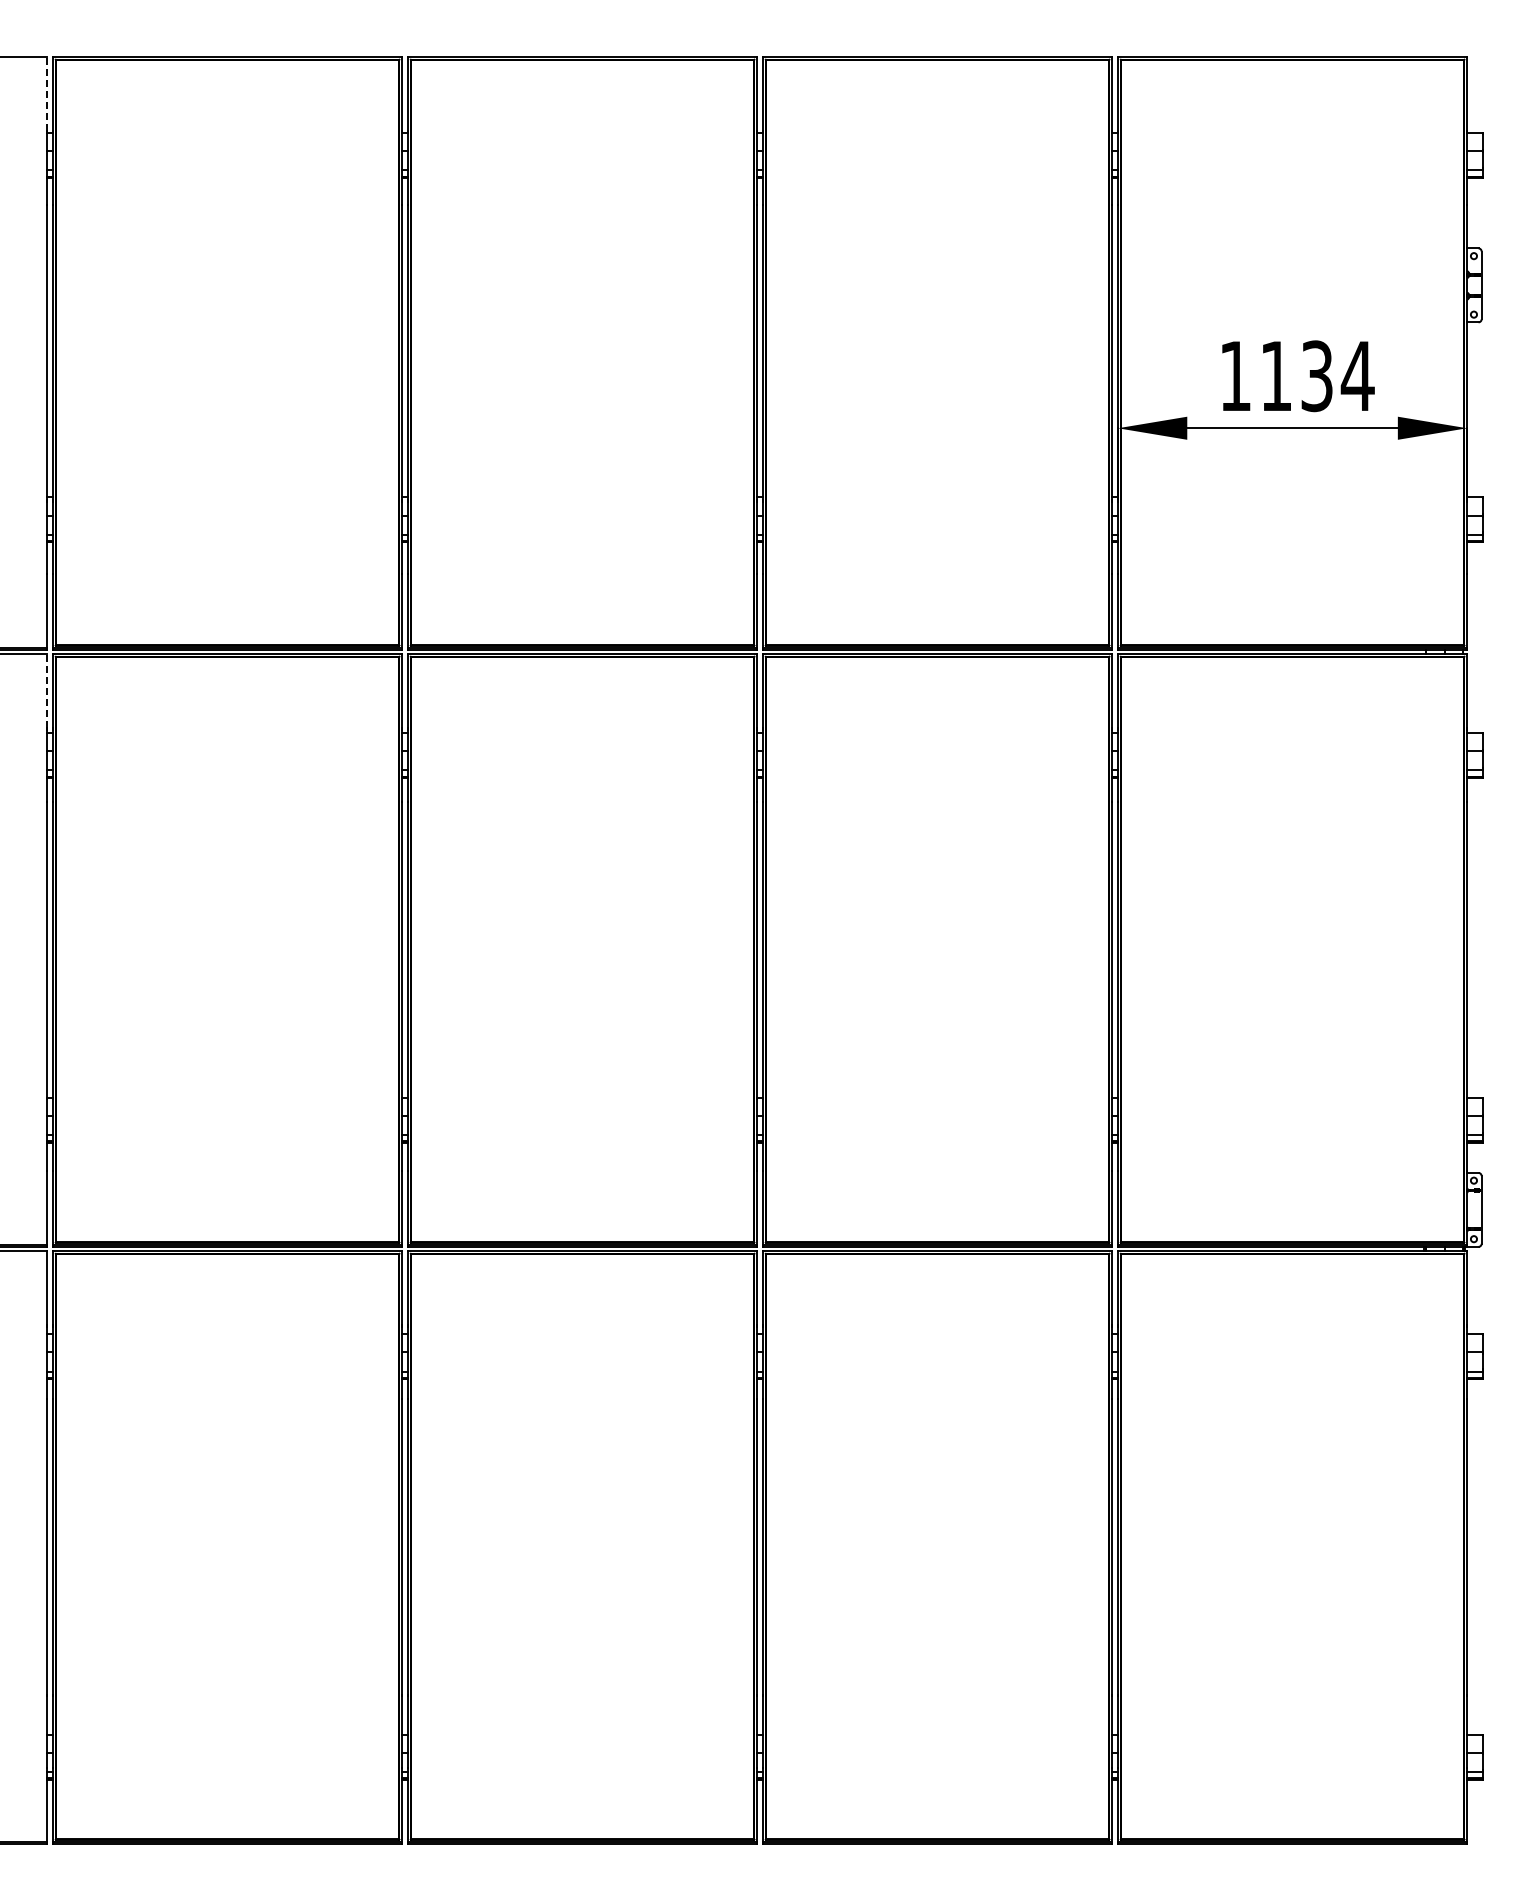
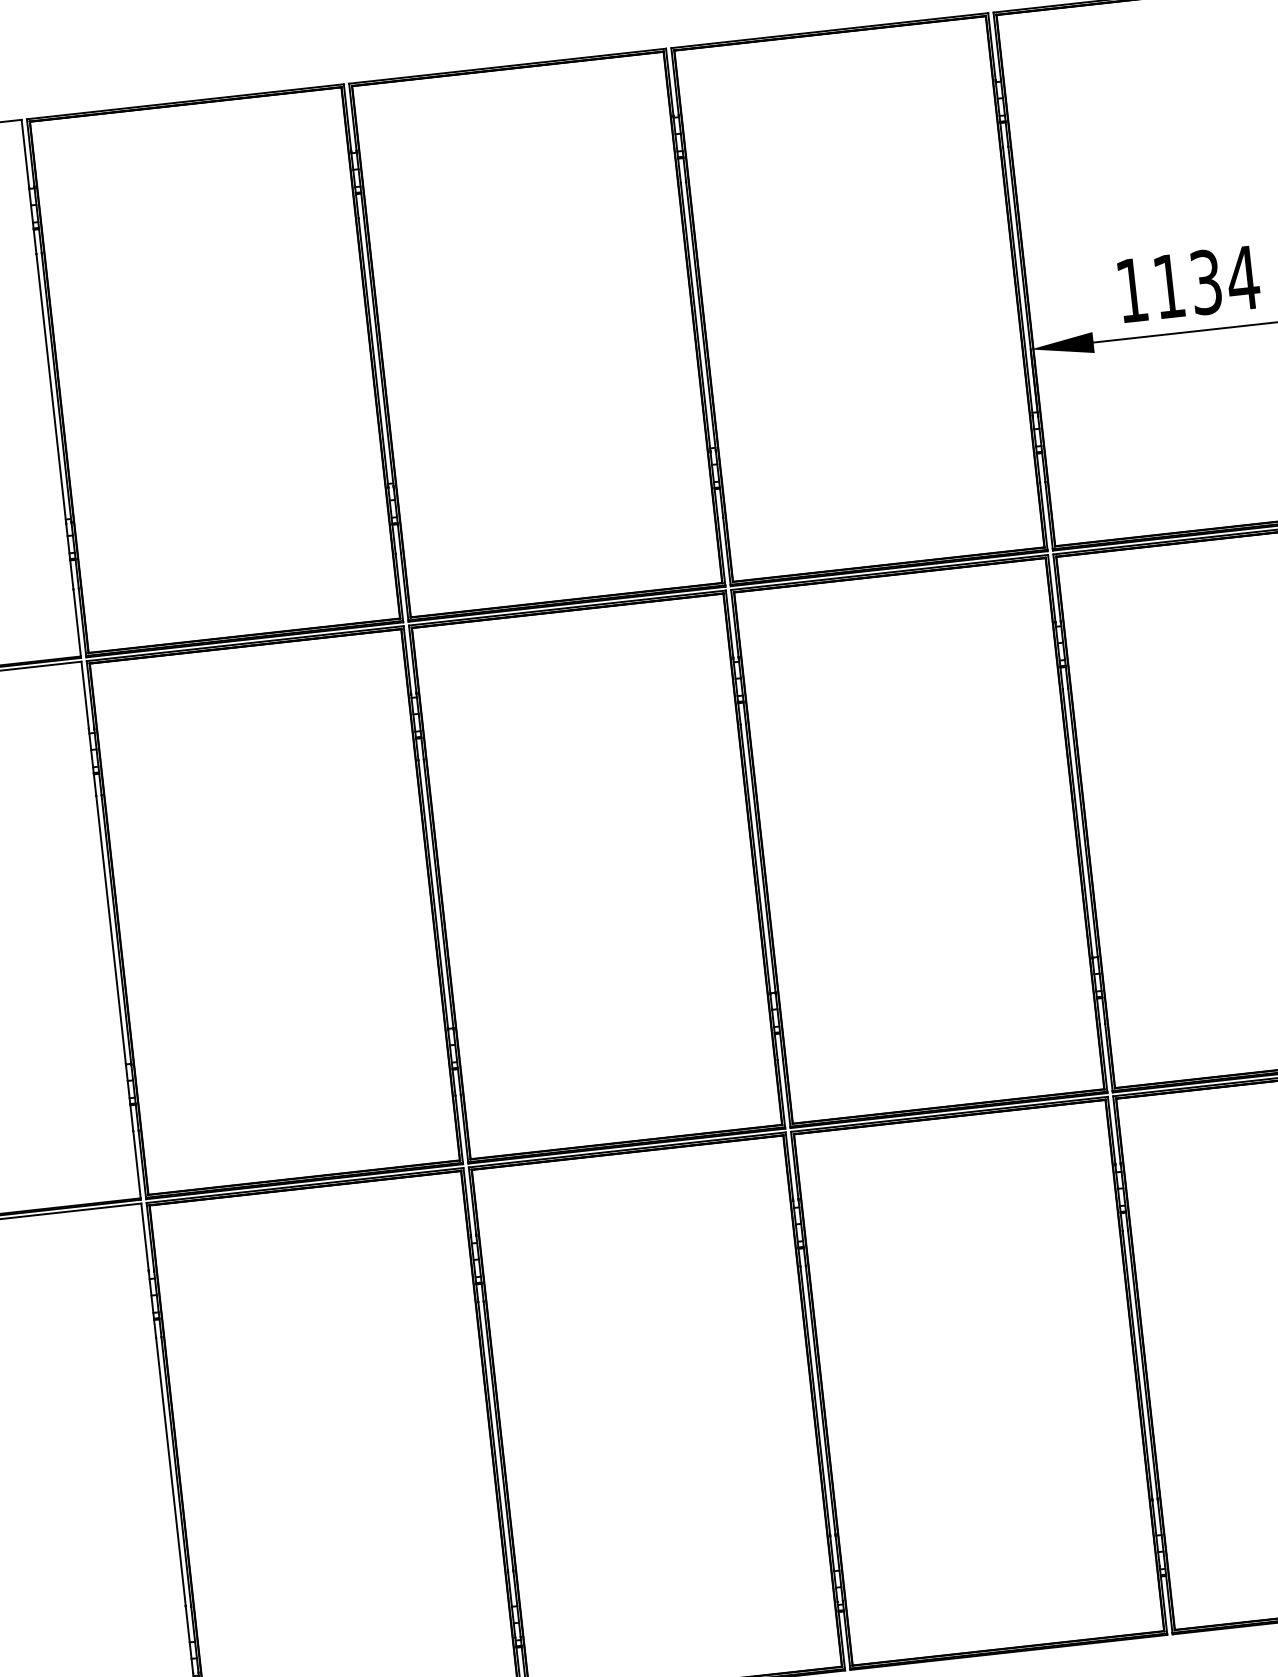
line: (47, 93) -> (25, 152), dashed -> solid
line: (47, 691) -> (85, 695), dashed -> solid

